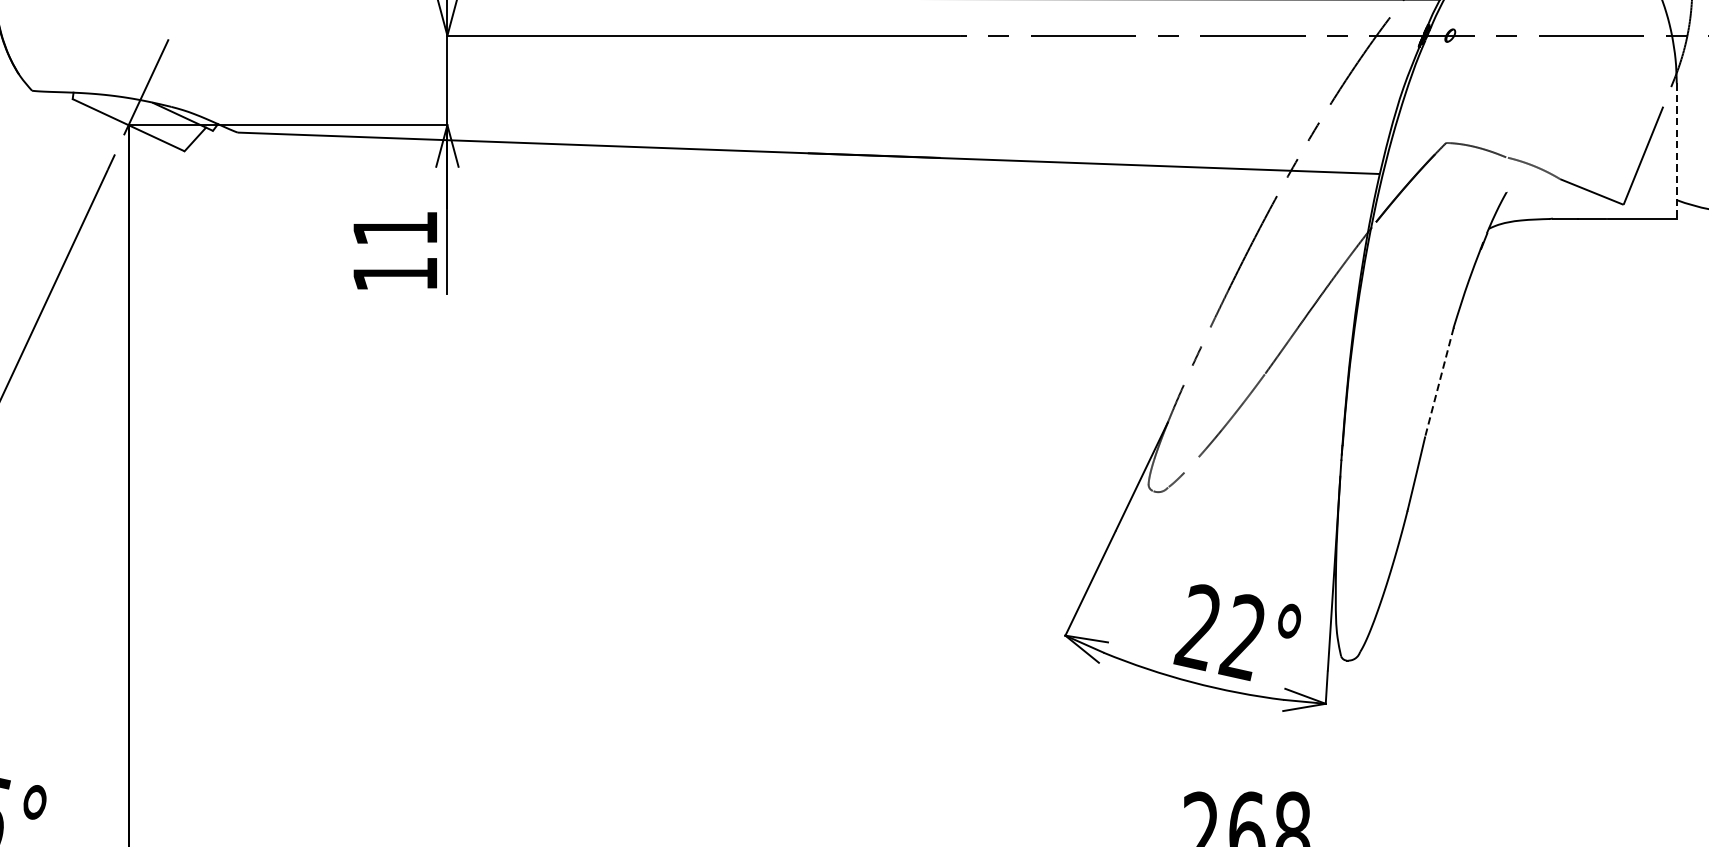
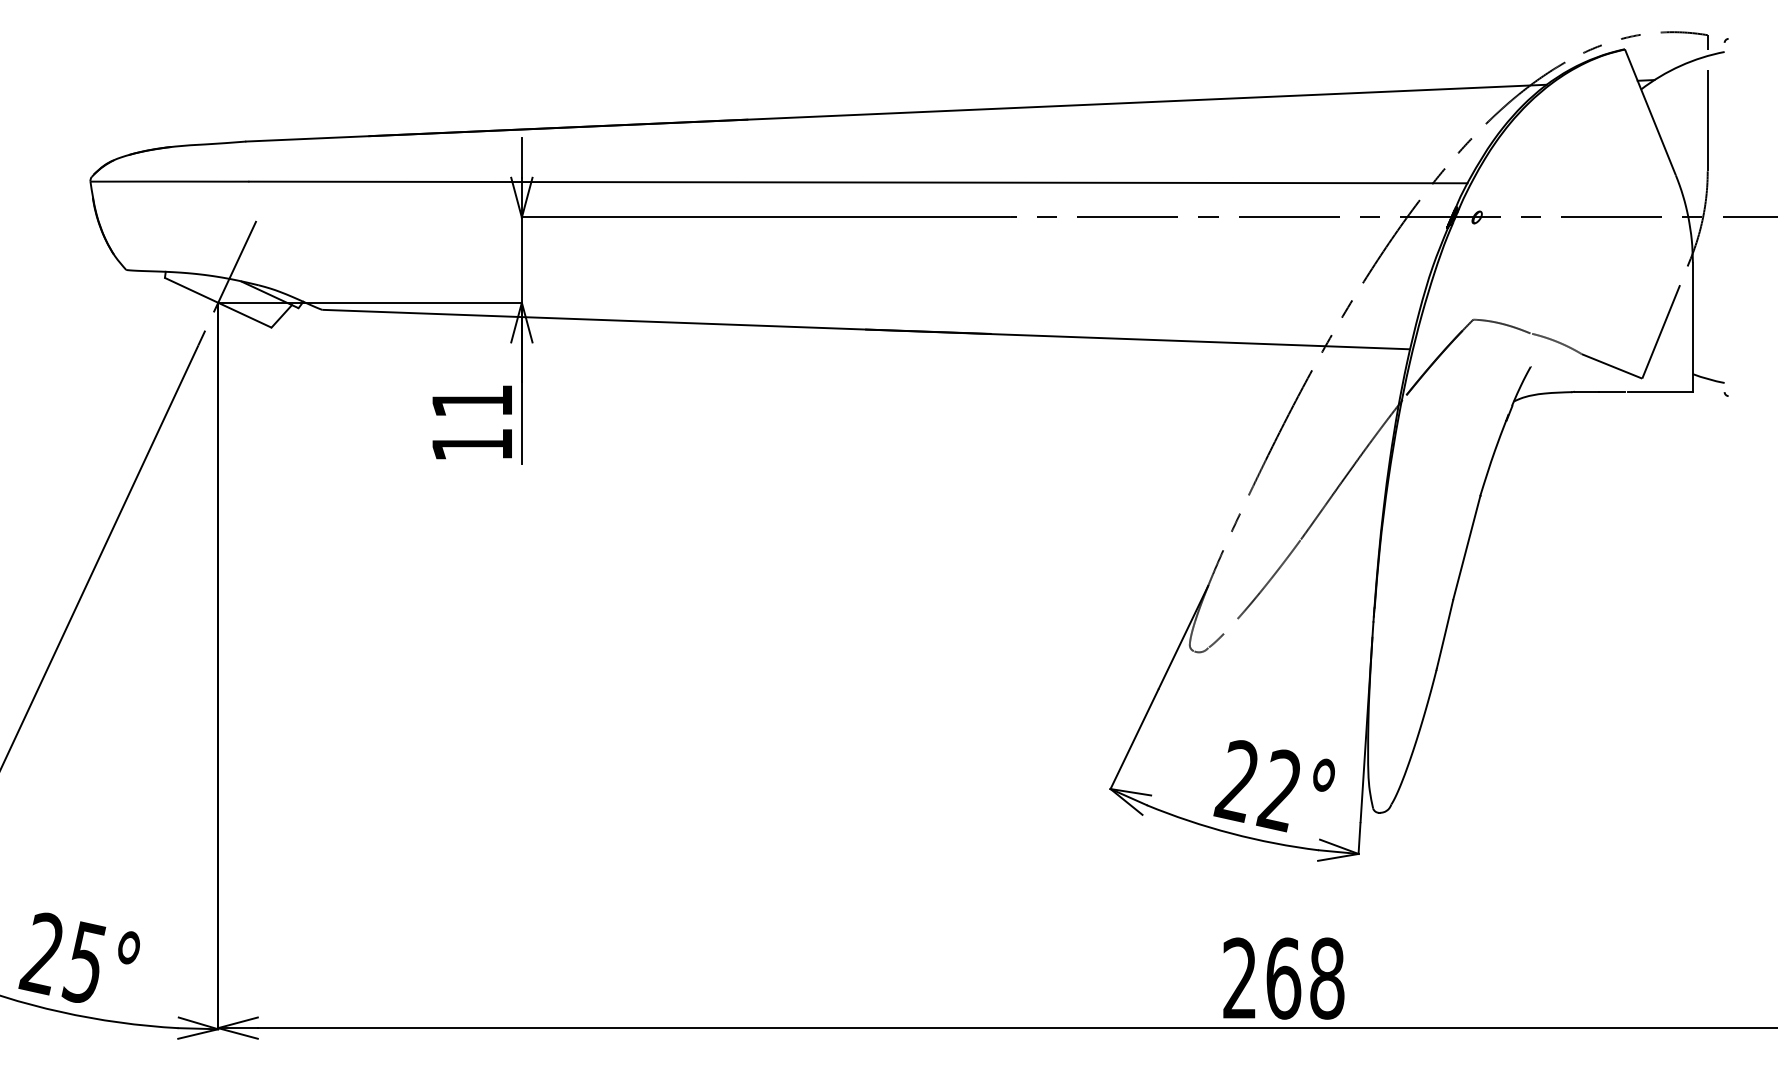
line: (1676, 151) -> (1692, 327), dashed -> solid
line: (1439, 383) -> (1466, 548), dashed -> solid

